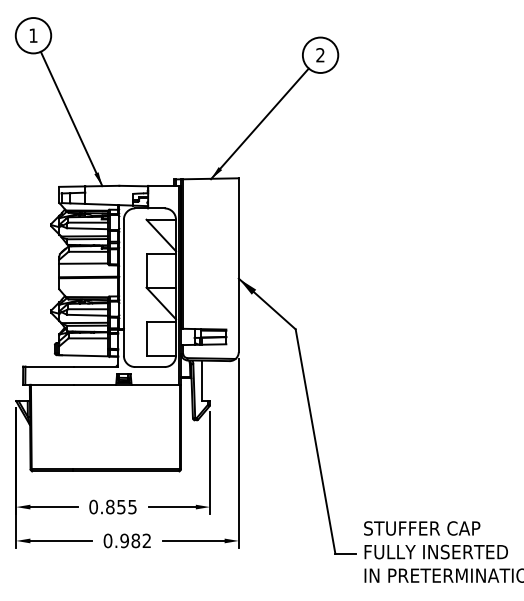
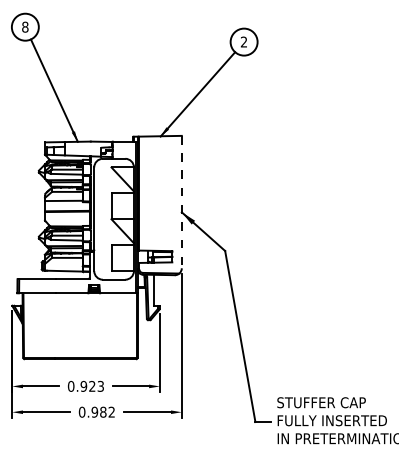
text: (33, 35) -> (25, 27), 1 -> 8
line: (238, 265) -> (181, 202), solid -> dashed
text: (121, 506) -> (92, 385), 0.855 -> 0.923

